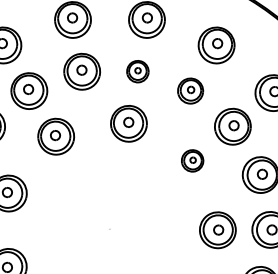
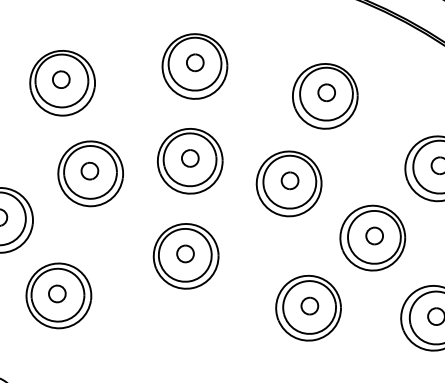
part: (137, 71) -> (189, 160), size x1.67
part: (190, 90) -> (288, 182), size x1.43
part: (192, 160) -> (308, 307), size x1.67

